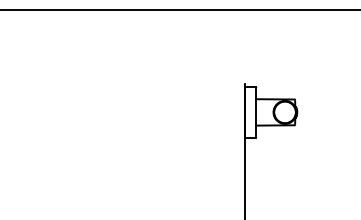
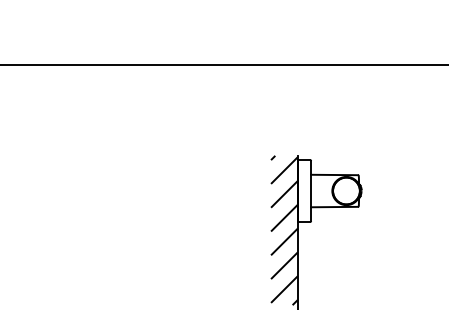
hatch: (234, 144) -> (284, 230), added

